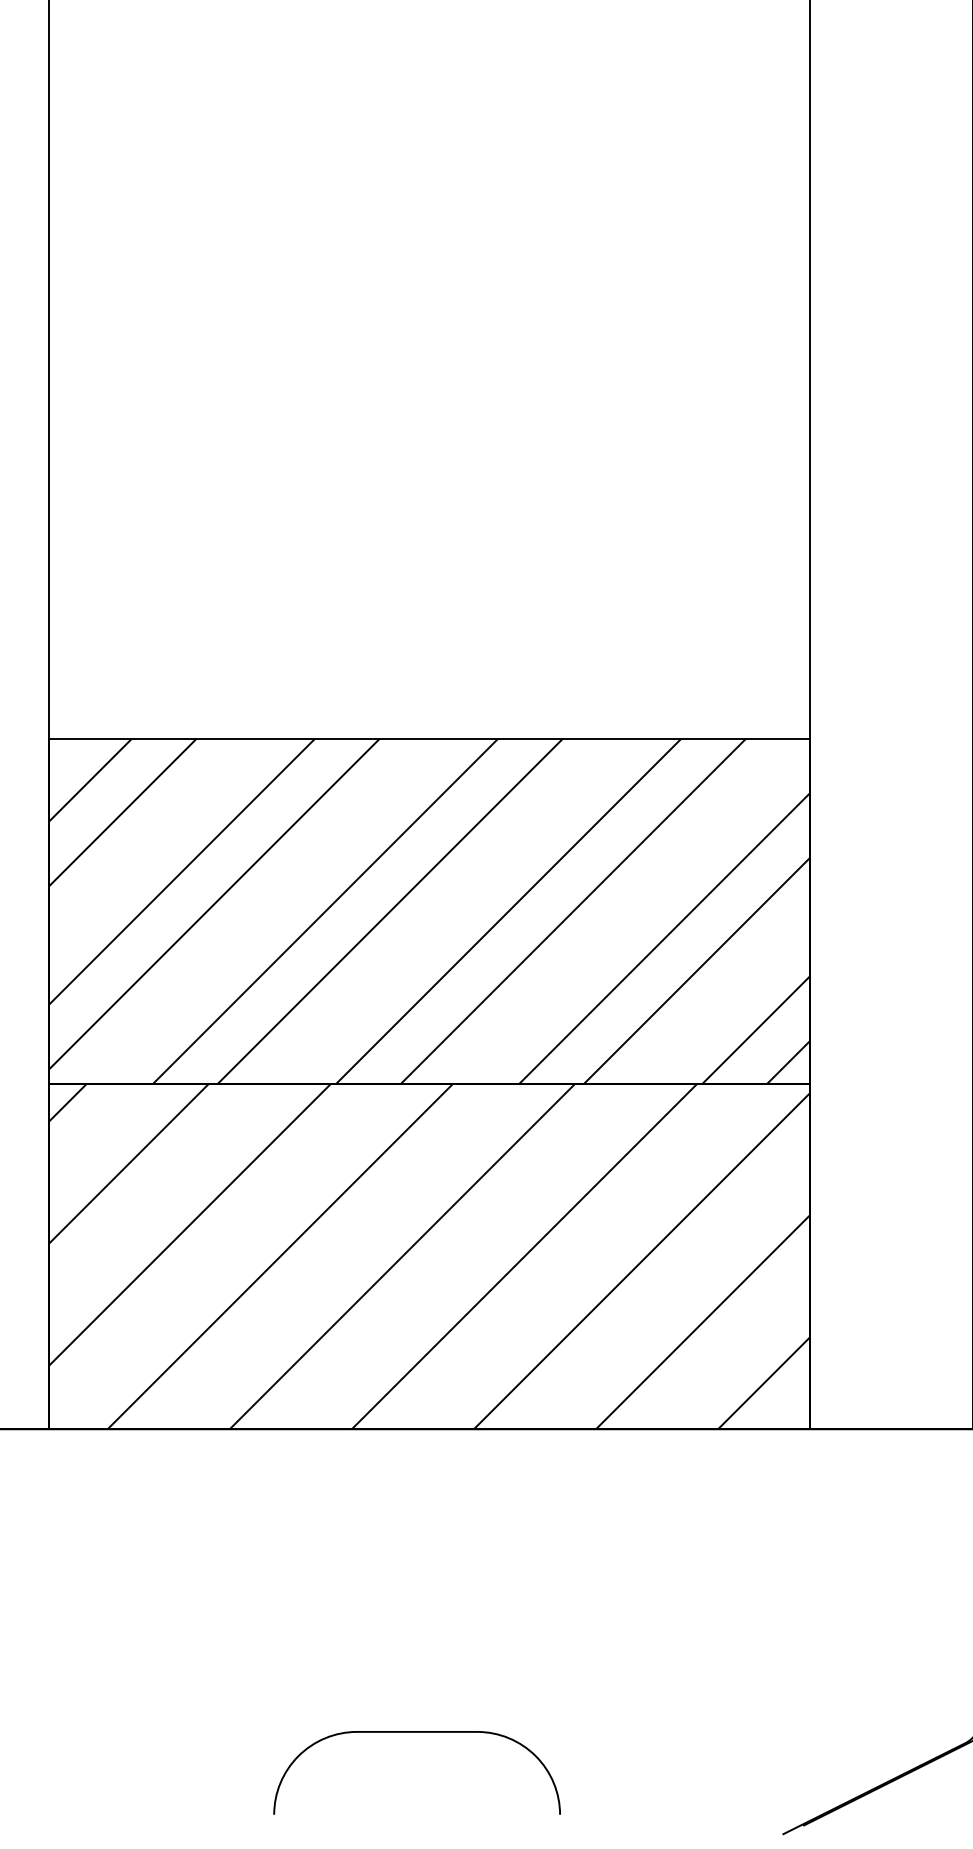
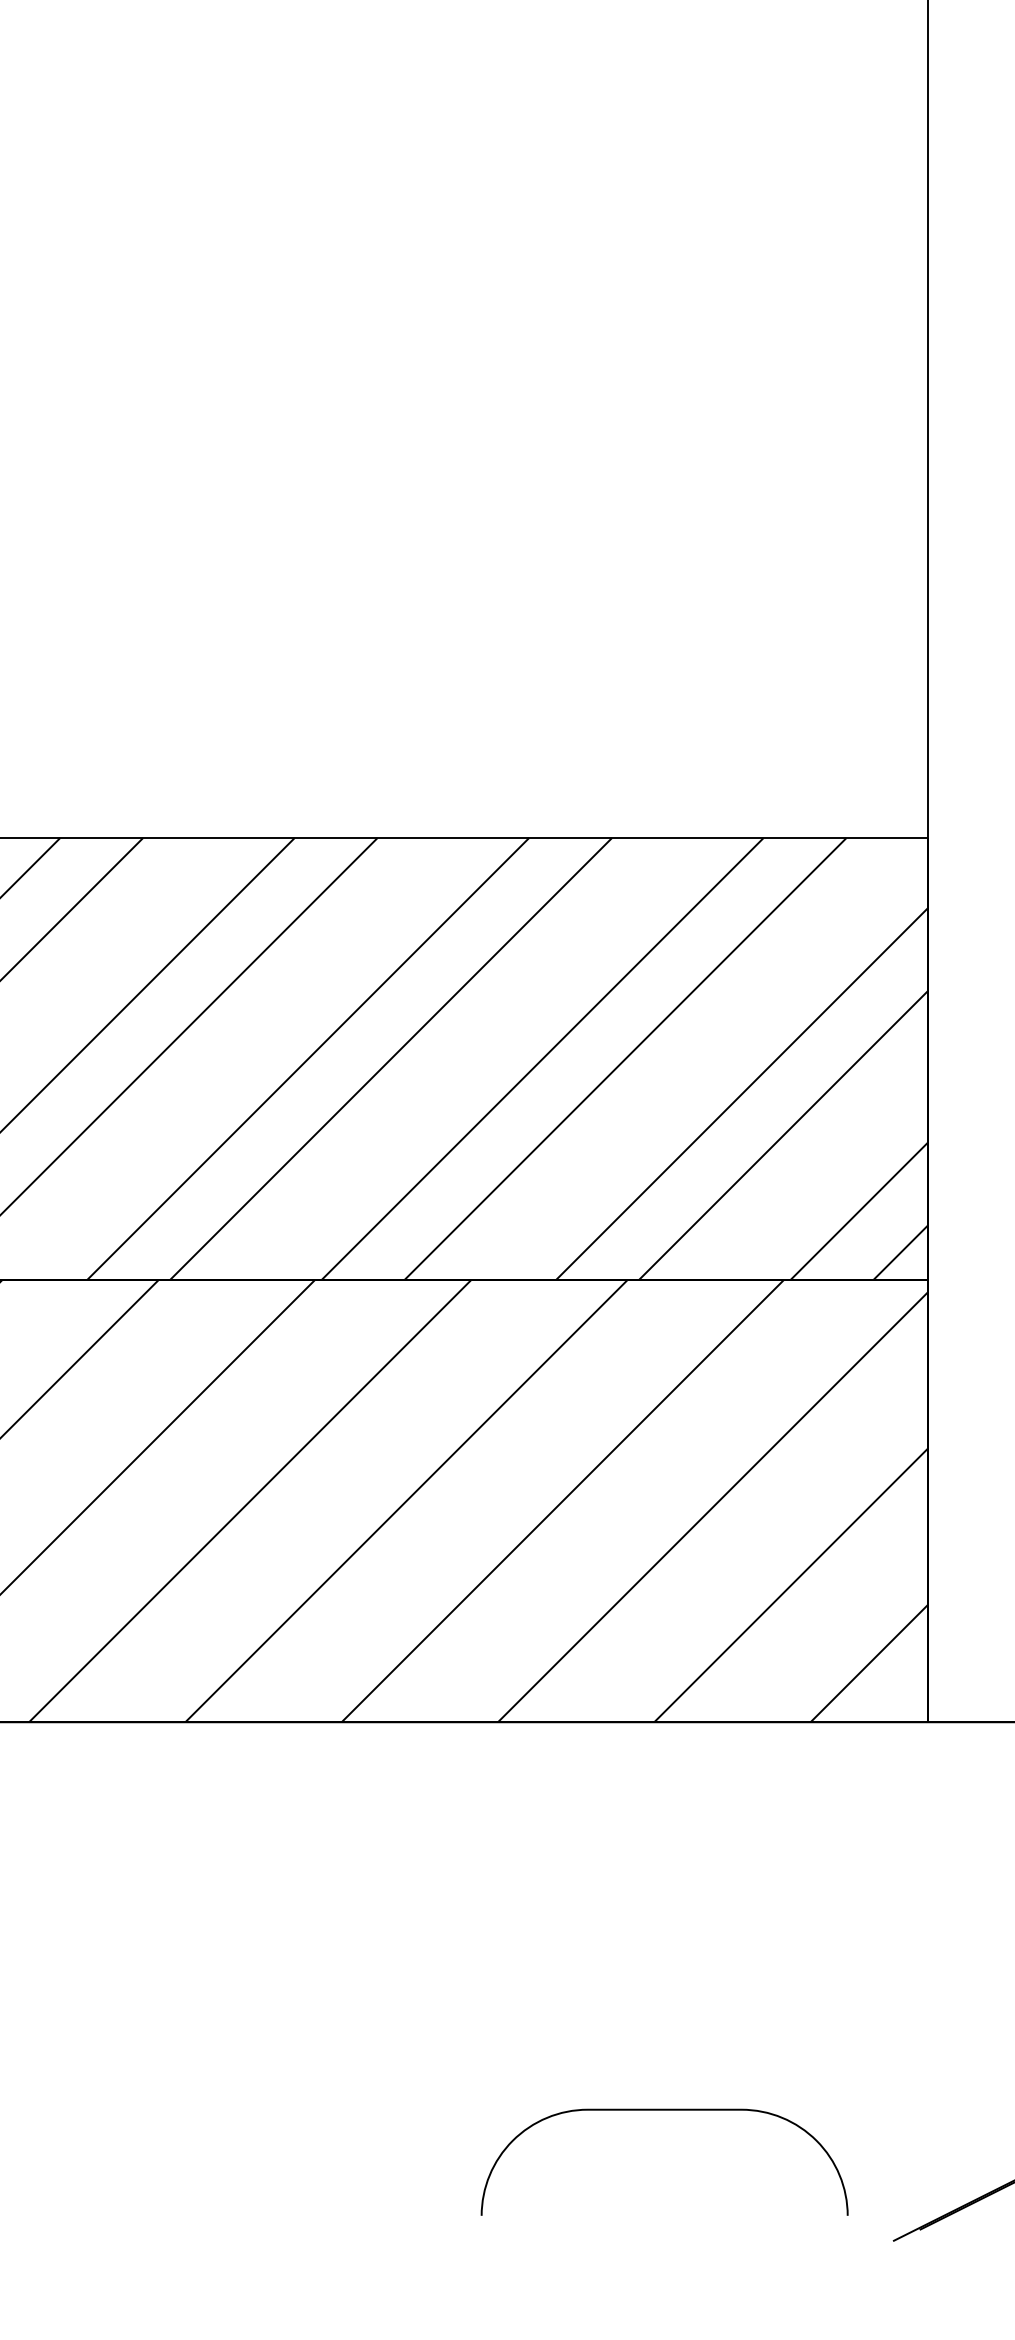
curve: (416, 1732) -> (663, 2110), moved

